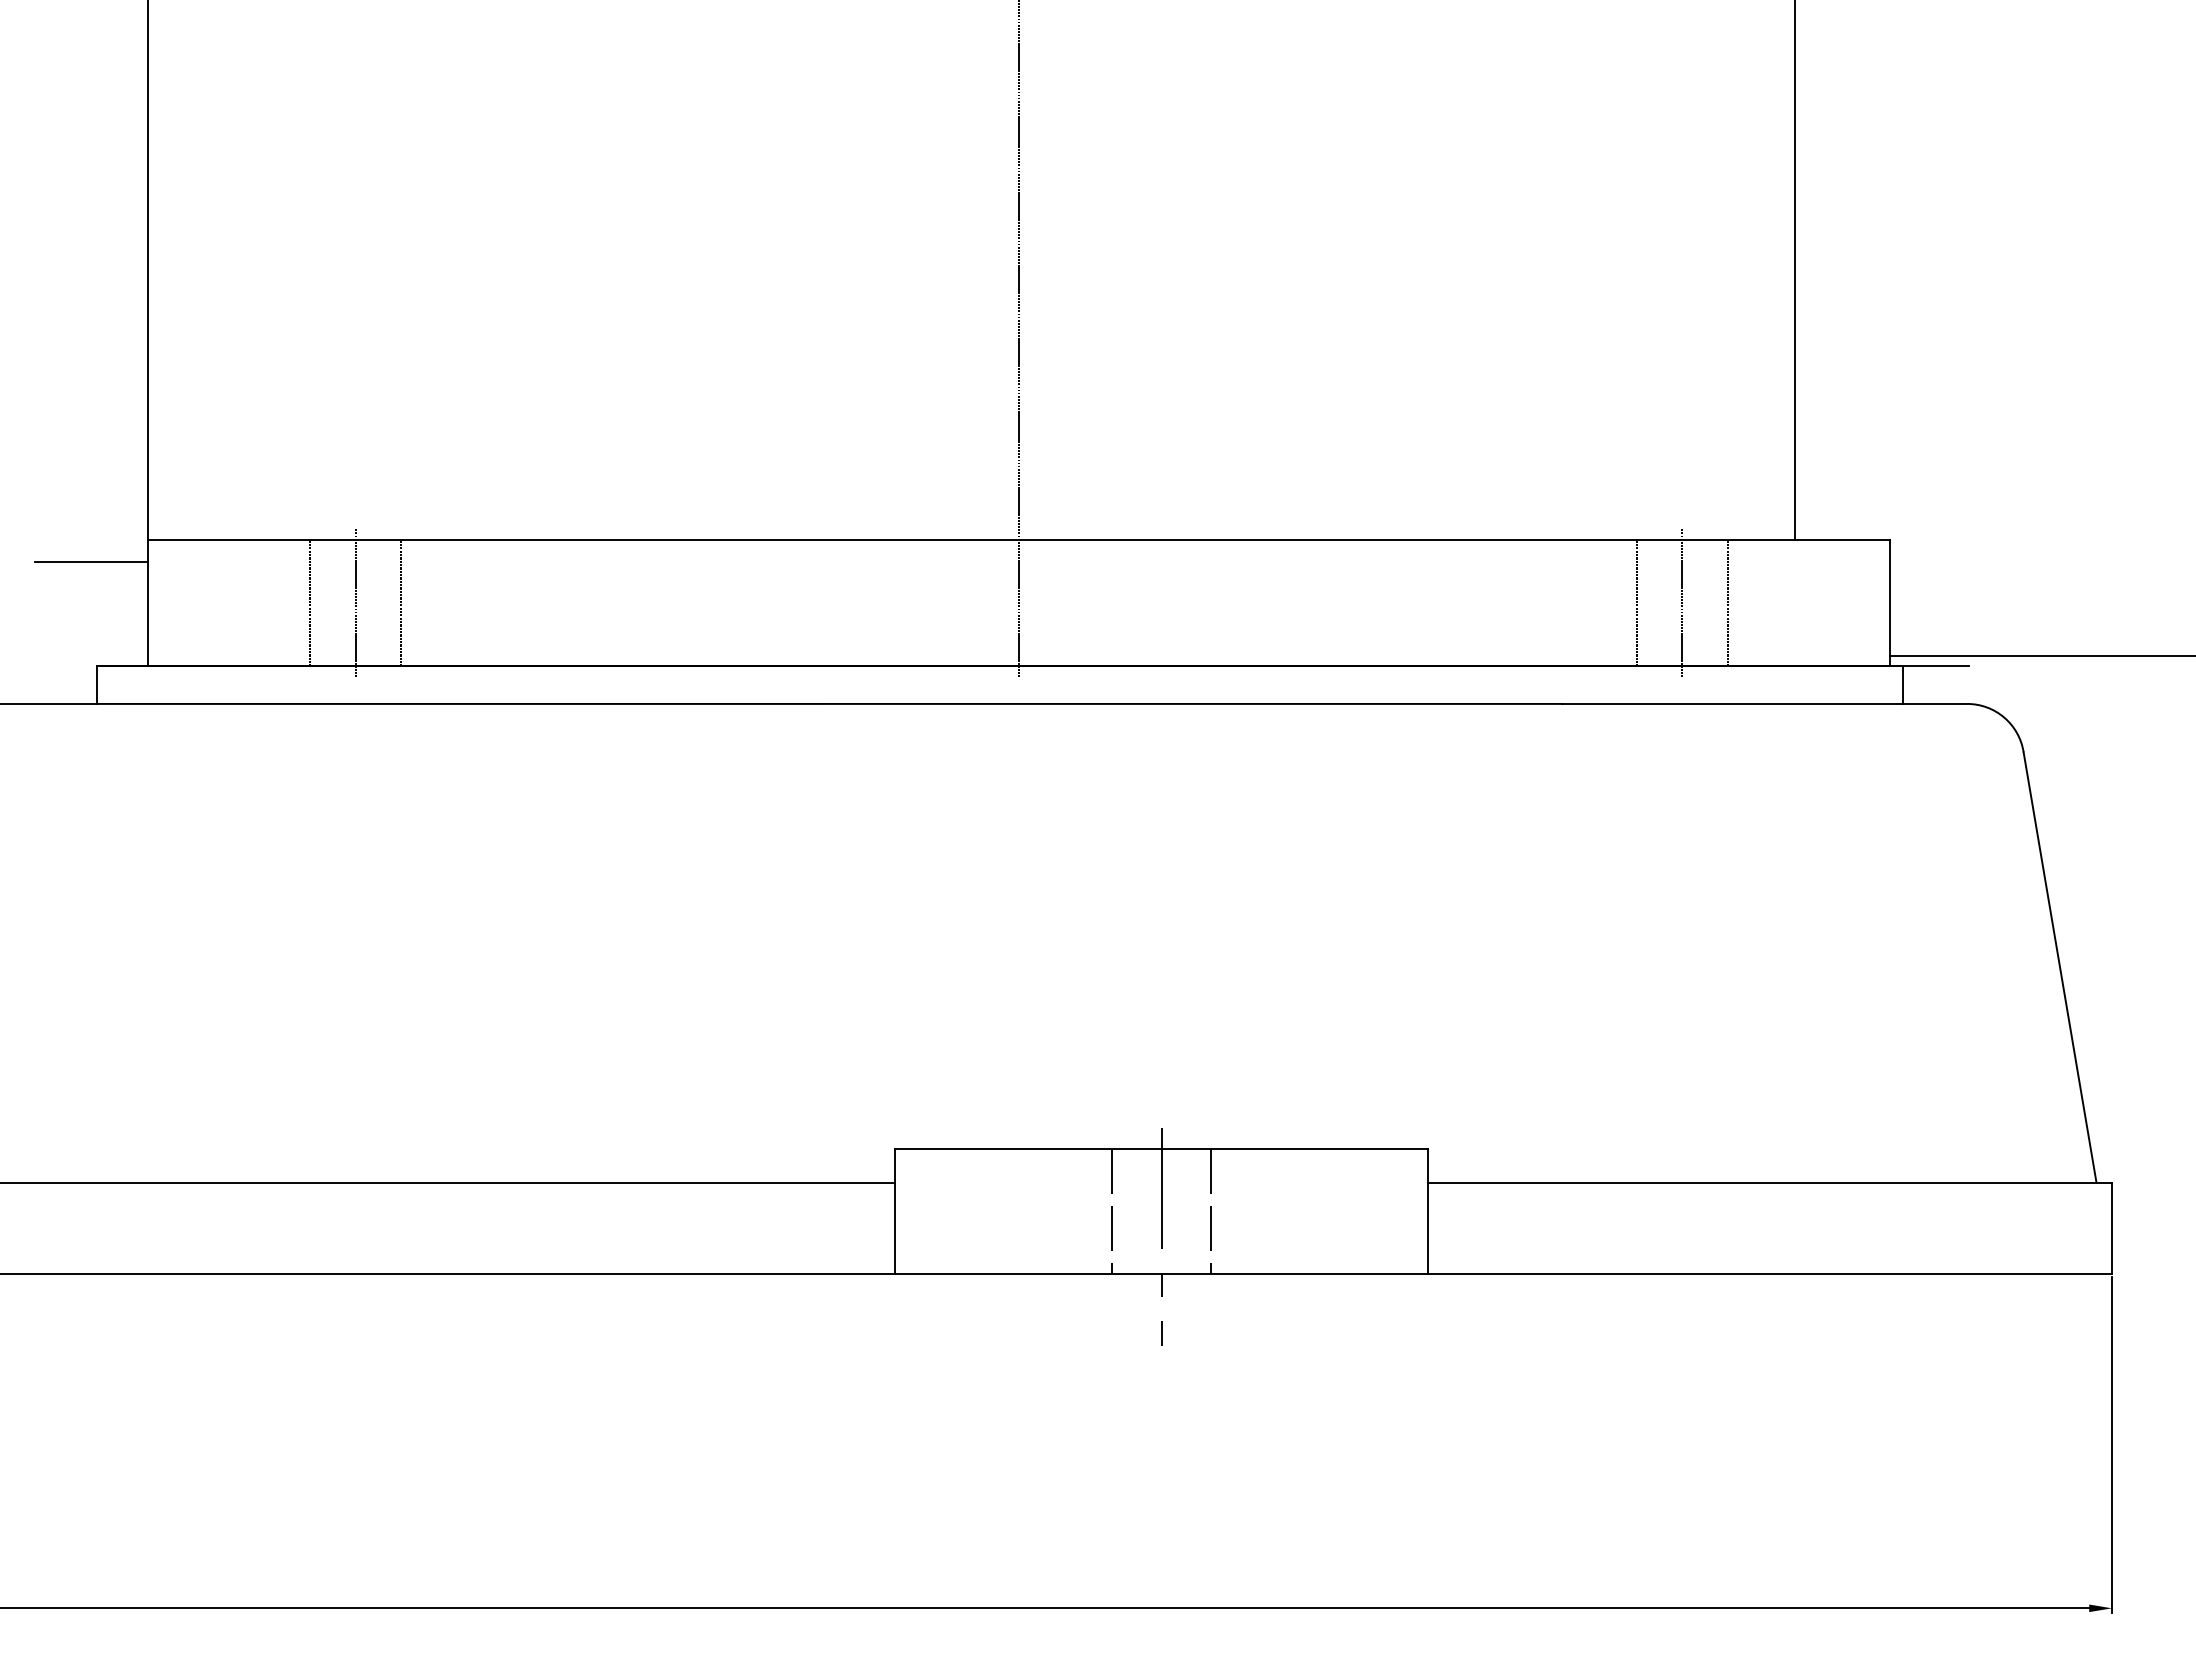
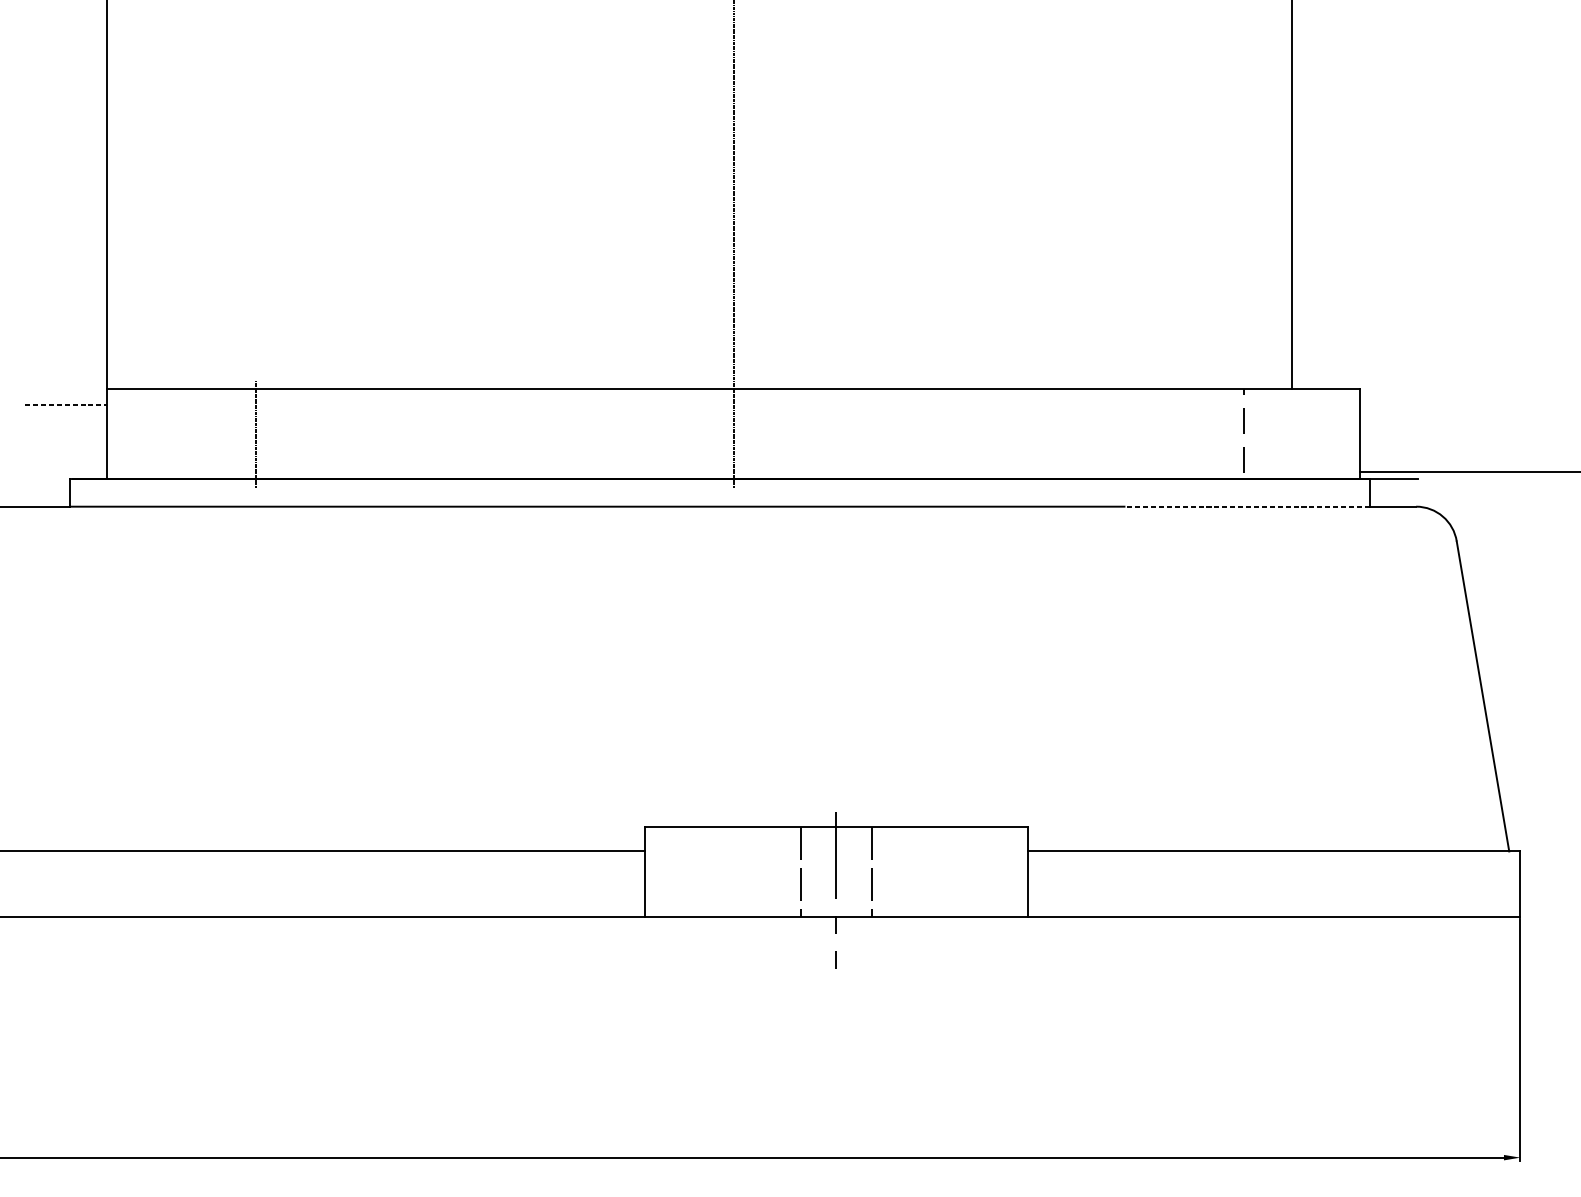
line: (91, 562) -> (66, 404), solid -> dashed
line: (310, 602) -> (223, 433), removed
line: (401, 602) -> (289, 433), removed
line: (1636, 602) -> (1178, 433), removed
line: (1682, 603) -> (1211, 434), removed
line: (1731, 703) -> (1246, 506), solid -> dashed

